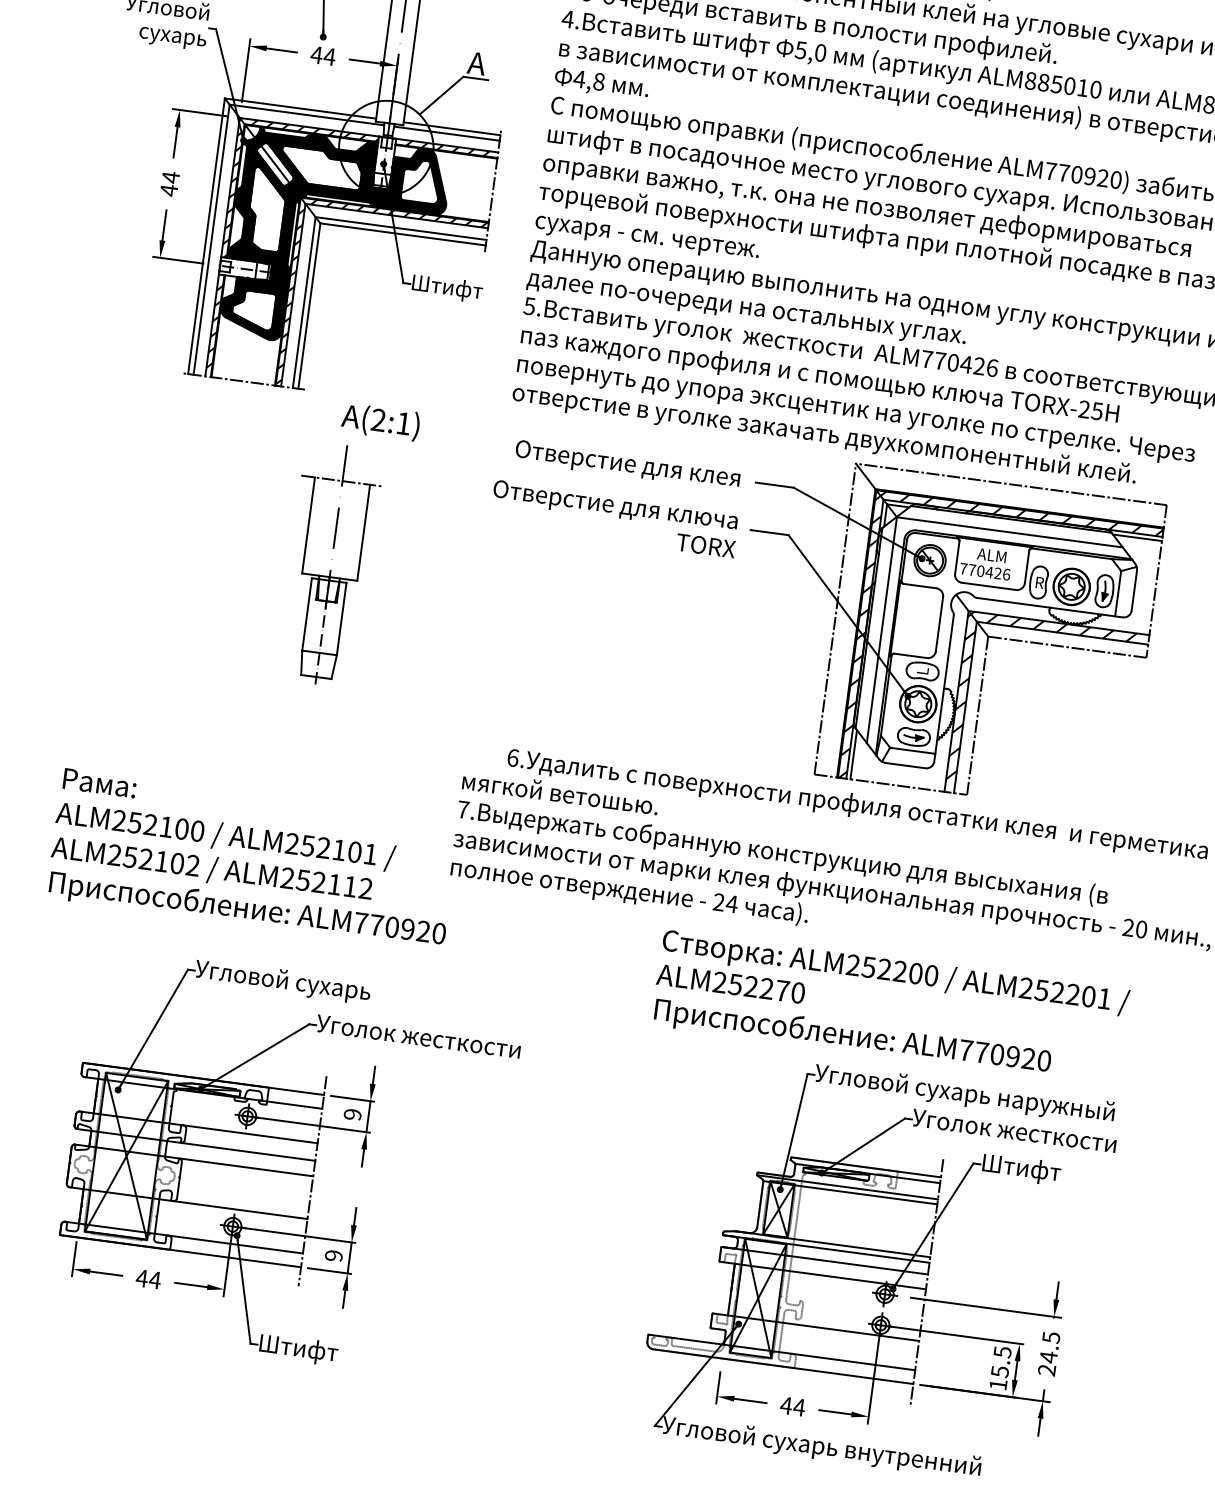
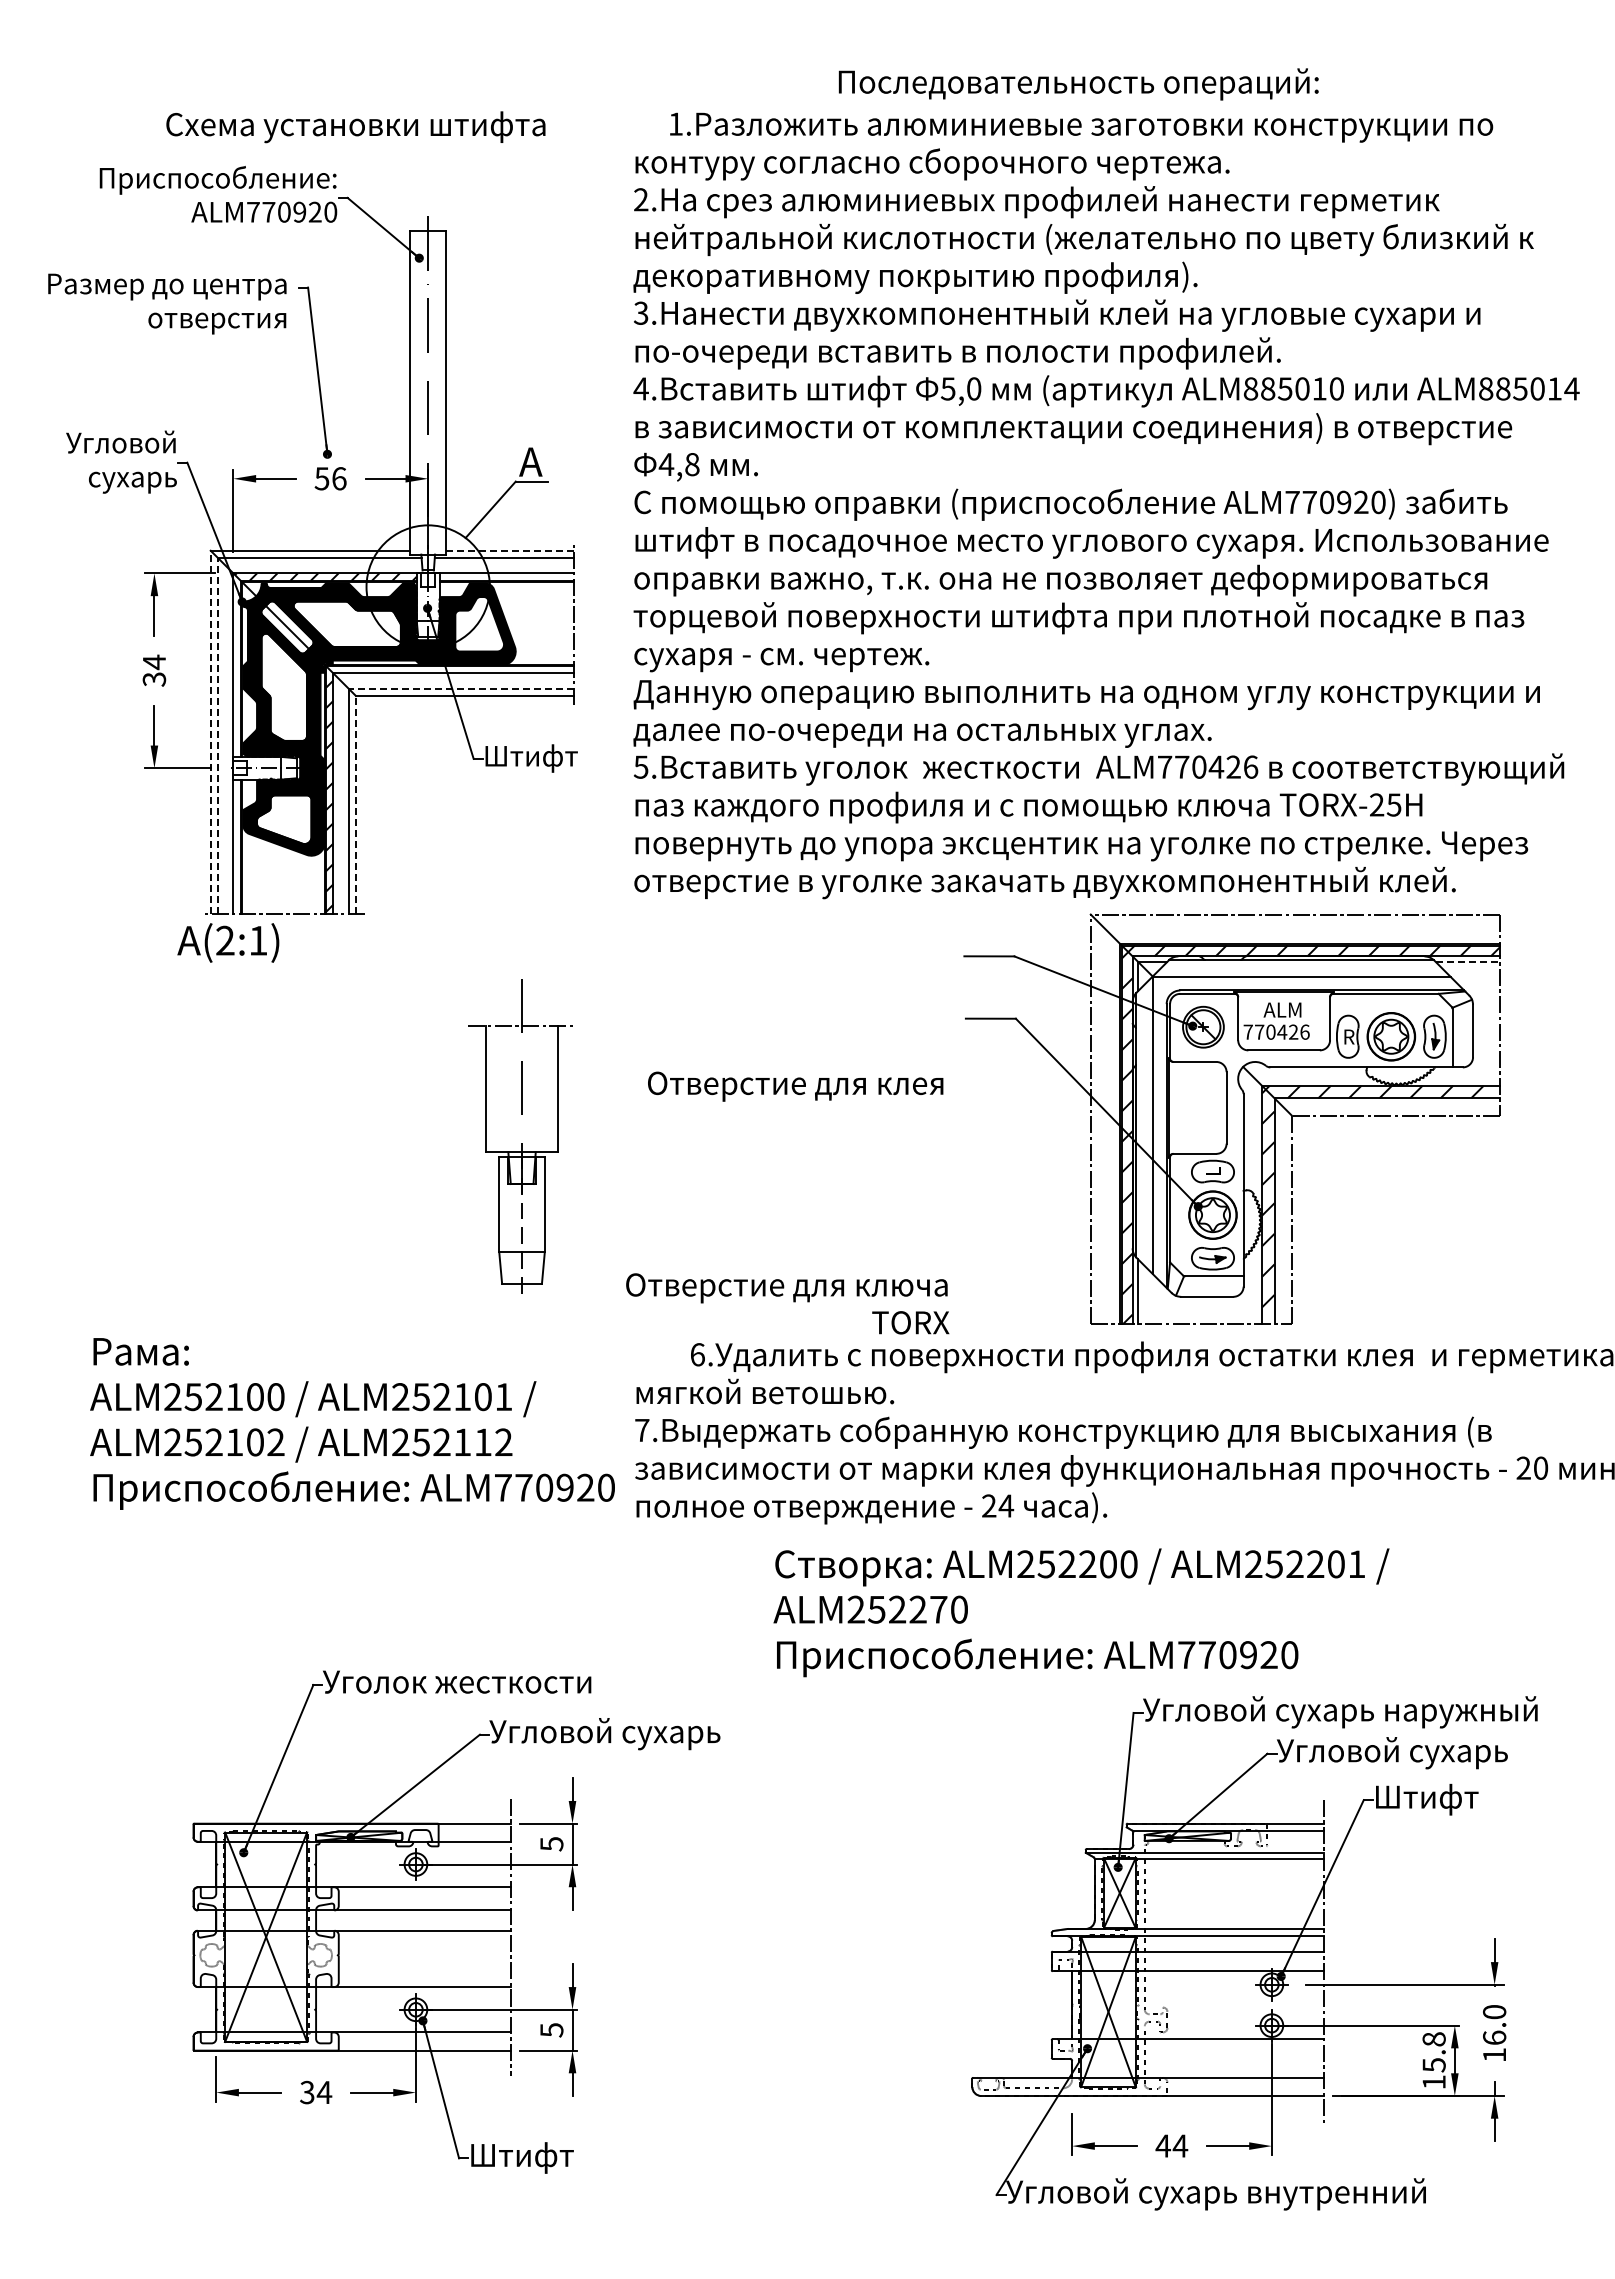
text: (323, 55) -> (330, 478), 44 -> 56
line: (452, 128) -> (510, 550), solid -> dashed
hatch: (442, 147) -> (500, 576), removed
hatch: (232, 188) -> (236, 665), removed
text: (169, 190) -> (154, 679), 44 -> 34
hatch: (394, 212) -> (449, 669), removed
line: (401, 228) -> (461, 688), solid -> dashed
line: (206, 236) -> (210, 732), solid -> dashed
line: (211, 239) -> (217, 735), solid -> dashed
line: (309, 305) -> (355, 804), solid -> dashed
hatch: (215, 320) -> (236, 840), removed
text: (380, 421) -> (228, 942), moved
text: (627, 465) -> (795, 1086), moved
text: (614, 518) -> (787, 1303), moved
line: (1137, 537) -> (1468, 961), solid -> dashed
part: (330, 570) -> (521, 1143), moved
text: (253, 859) -> (352, 1423), moved
text: (309, 985) -> (473, 1684), Угловой сухарь -> Уголок жесткости
text: (890, 1007) -> (1081, 1612), moved
text: (430, 1040) -> (639, 1734), Уголок жесткости -> Угловой сухарь
text: (352, 1114) -> (551, 1844), 9 -> 5
text: (1026, 1134) -> (1427, 1753), Уголок жесткости -> Угловой сухарь
text: (333, 1256) -> (551, 2030), 9 -> 5
text: (142, 1278) -> (307, 2092), 44 -> 34
text: (1002, 1352) -> (1433, 2039), 15.5 -> 15.8
text: (1049, 1353) -> (1494, 2033), 24.5 -> 16.0

